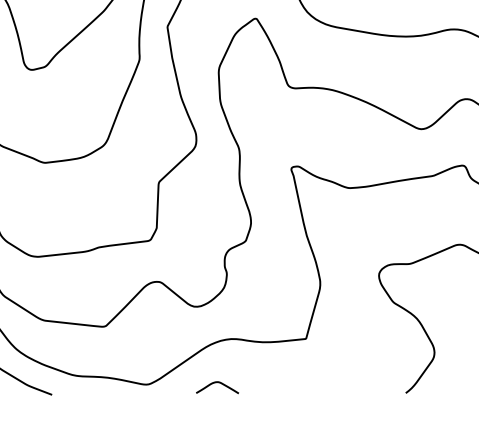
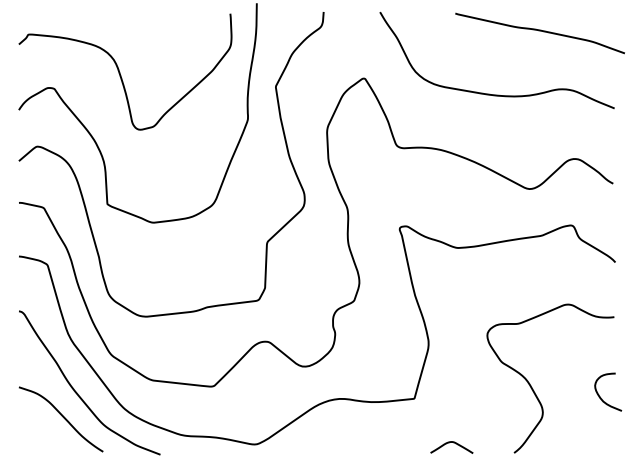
curve: (215, 383) -> (449, 443), moved

